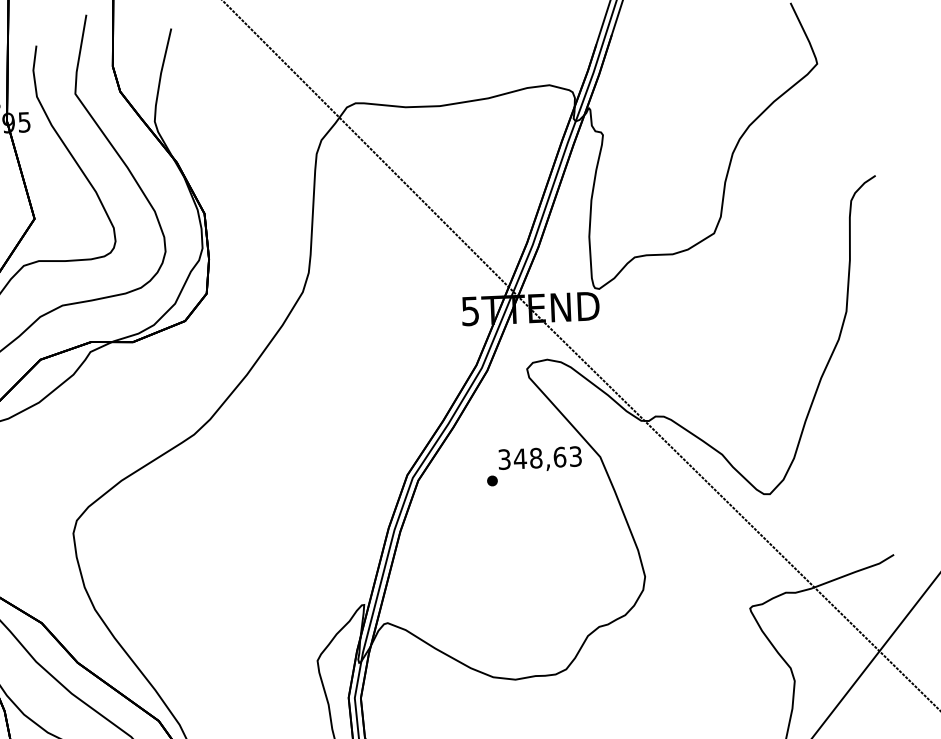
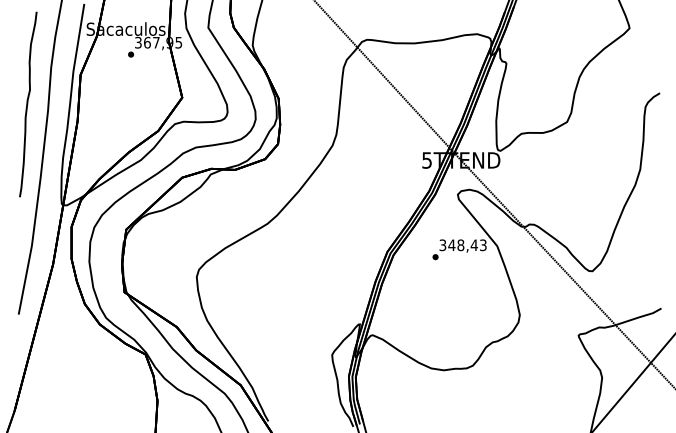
text: (560, 457) -> (474, 245), 348,63 -> 348,43

